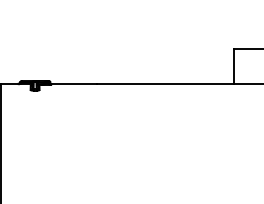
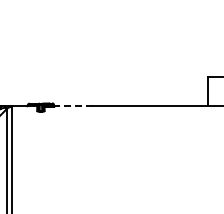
line: (72, 83) -> (72, 105), solid -> dashed

